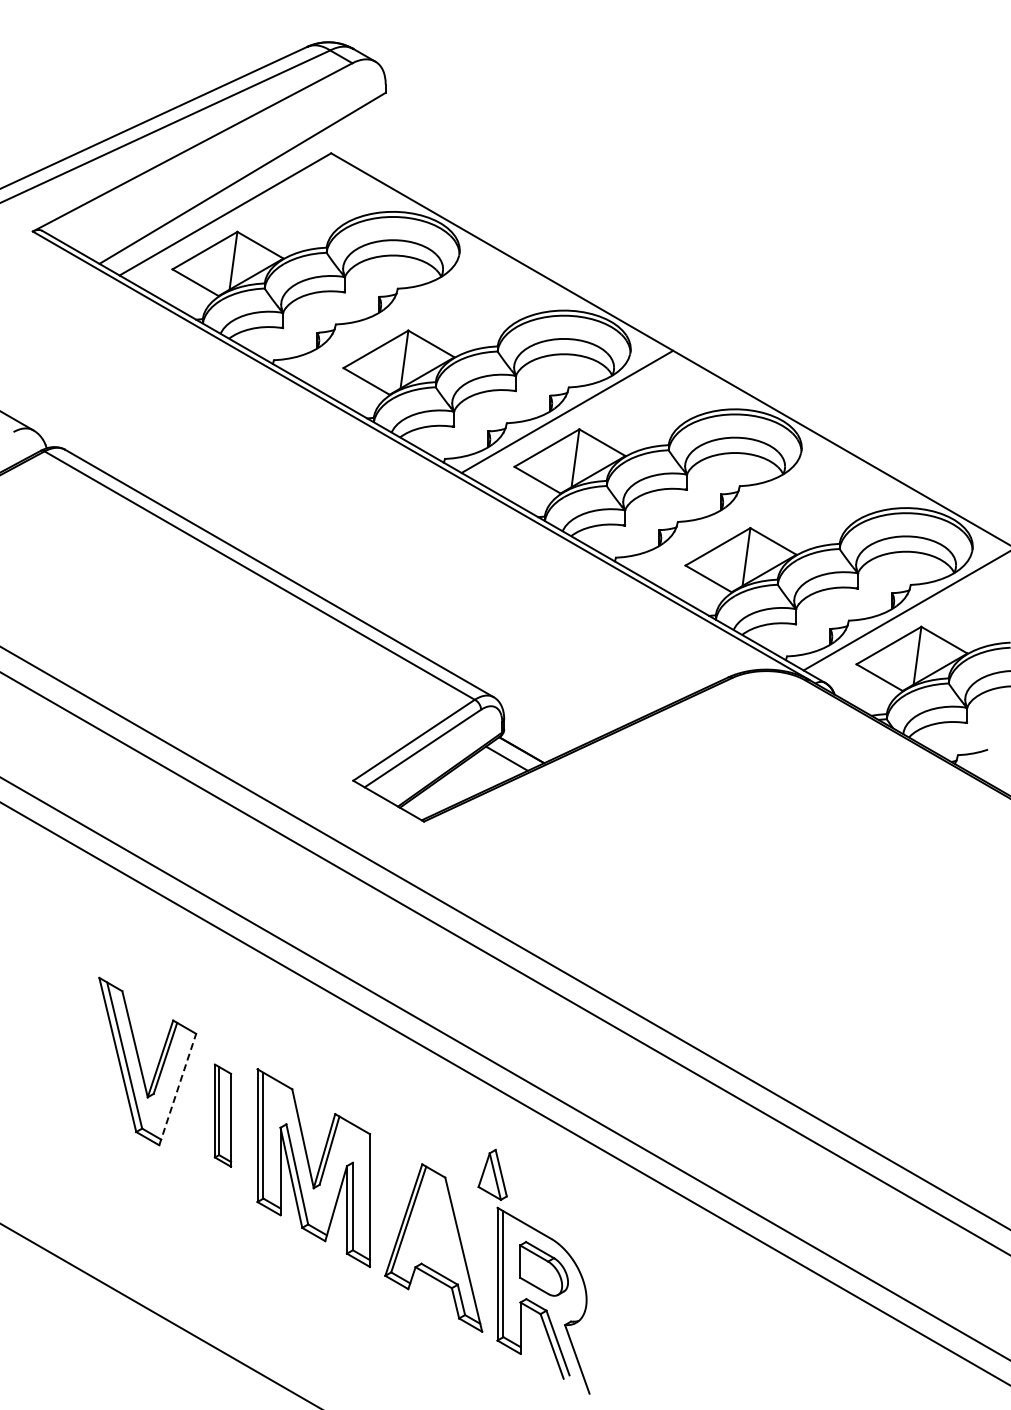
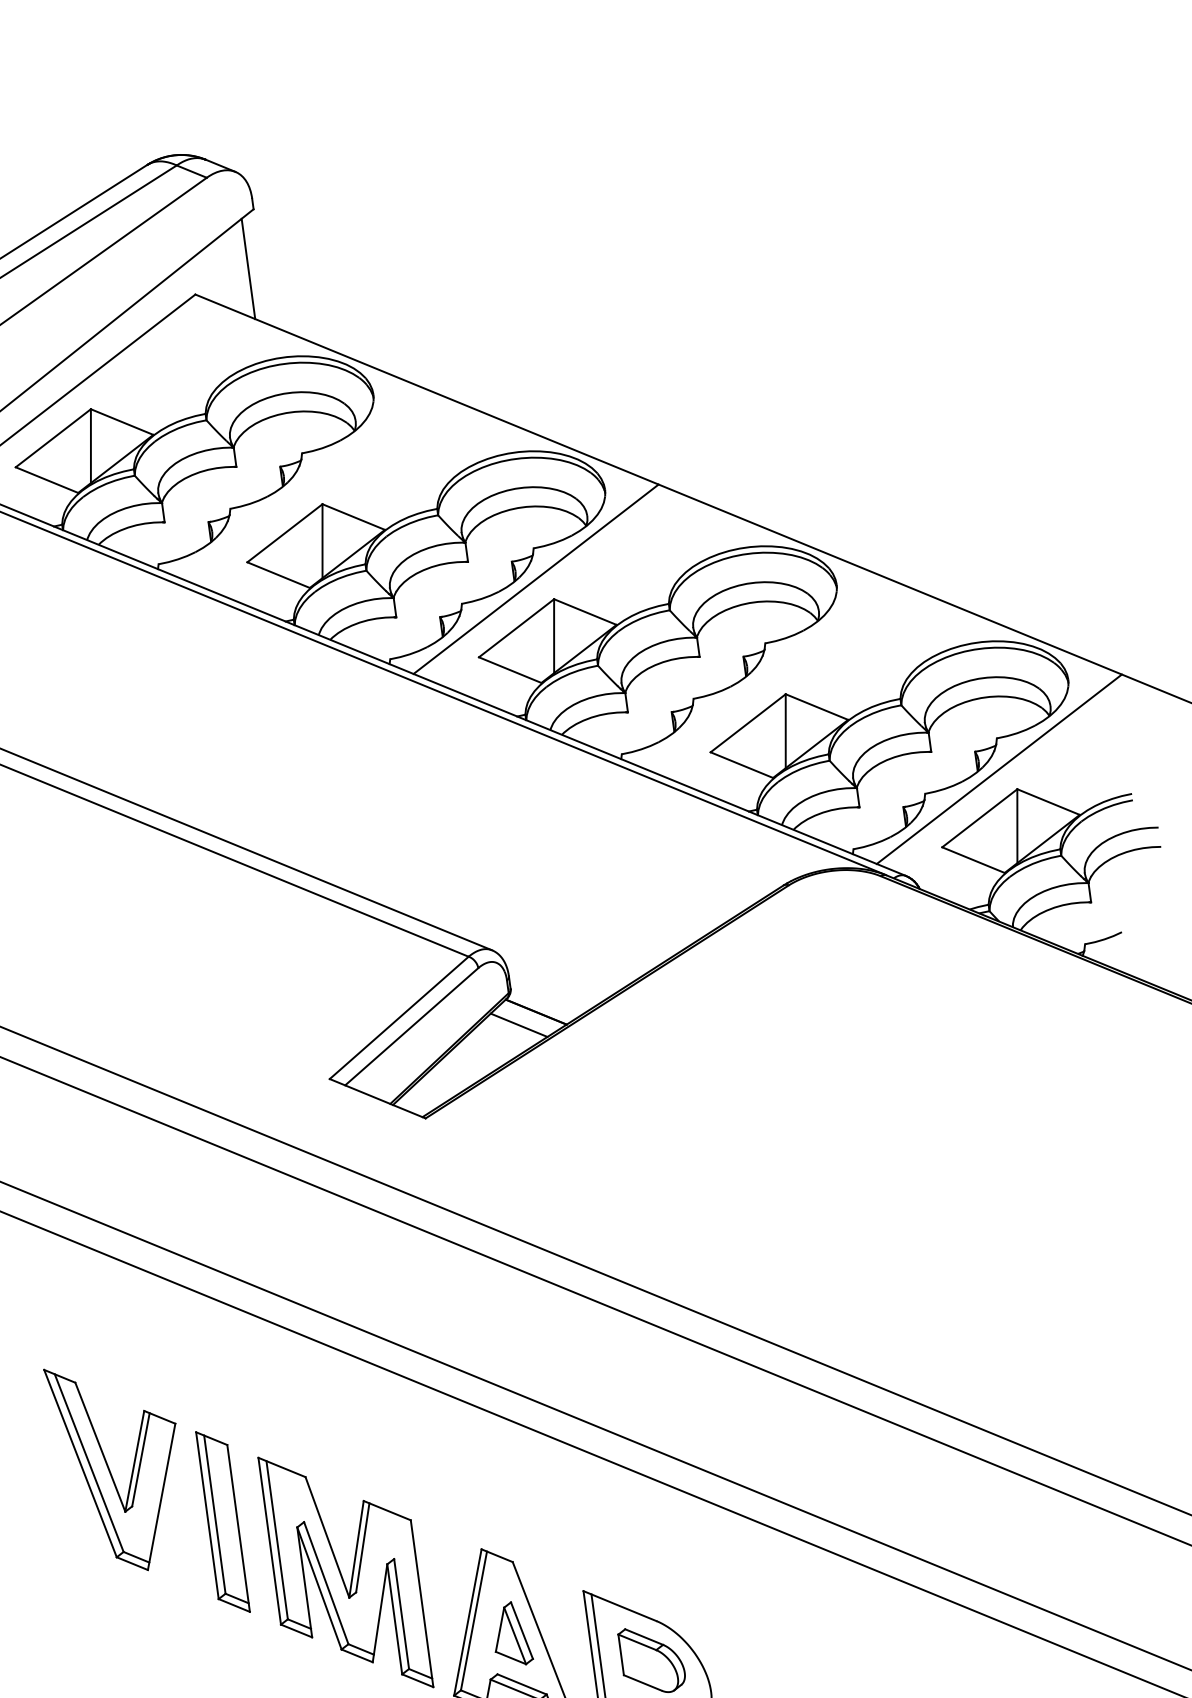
line: (375, 138) -> (248, 268), added
line: (177, 1089) -> (161, 1496), dashed -> solid
part: (222, 1115) -> (222, 1521), size x1.43
part: (492, 1174) -> (511, 1633), moved

